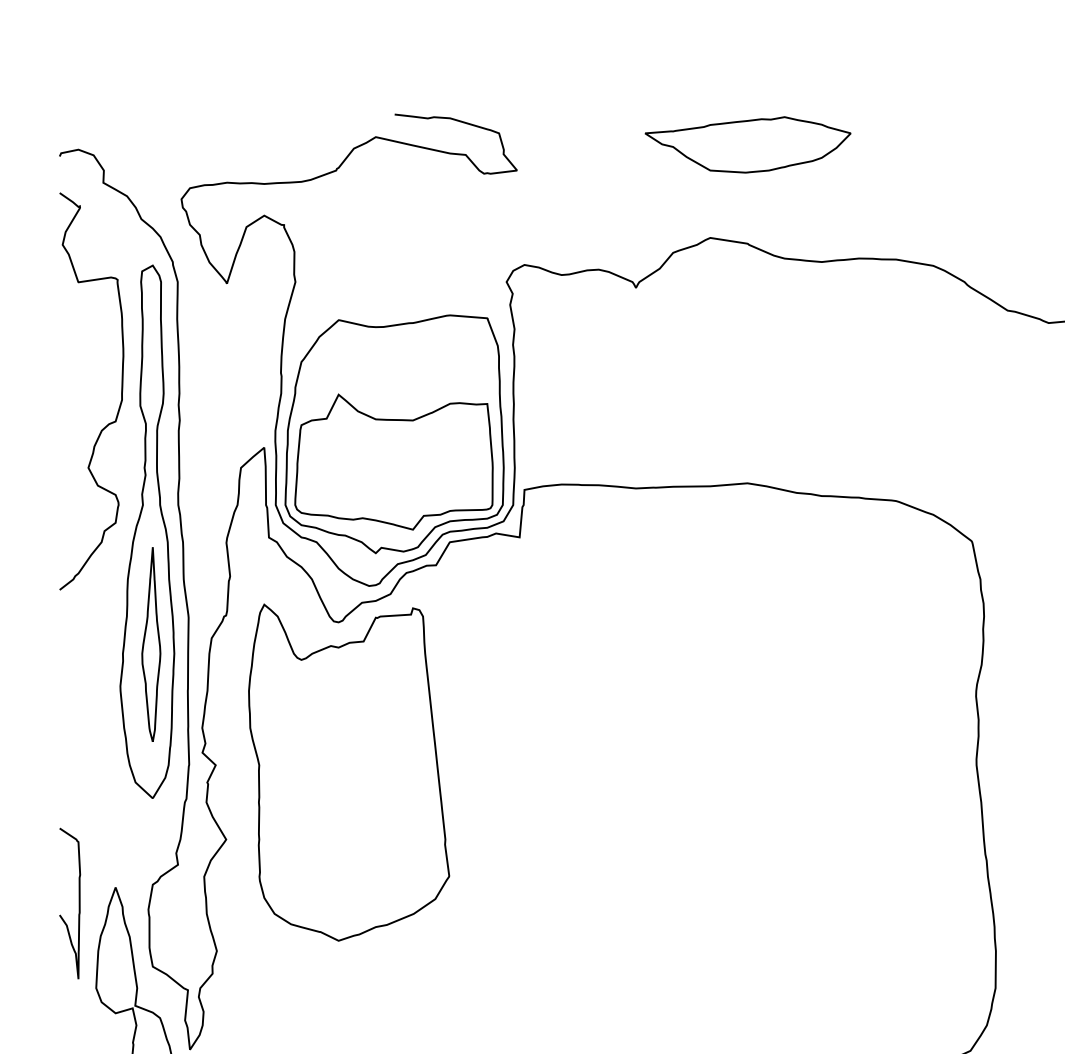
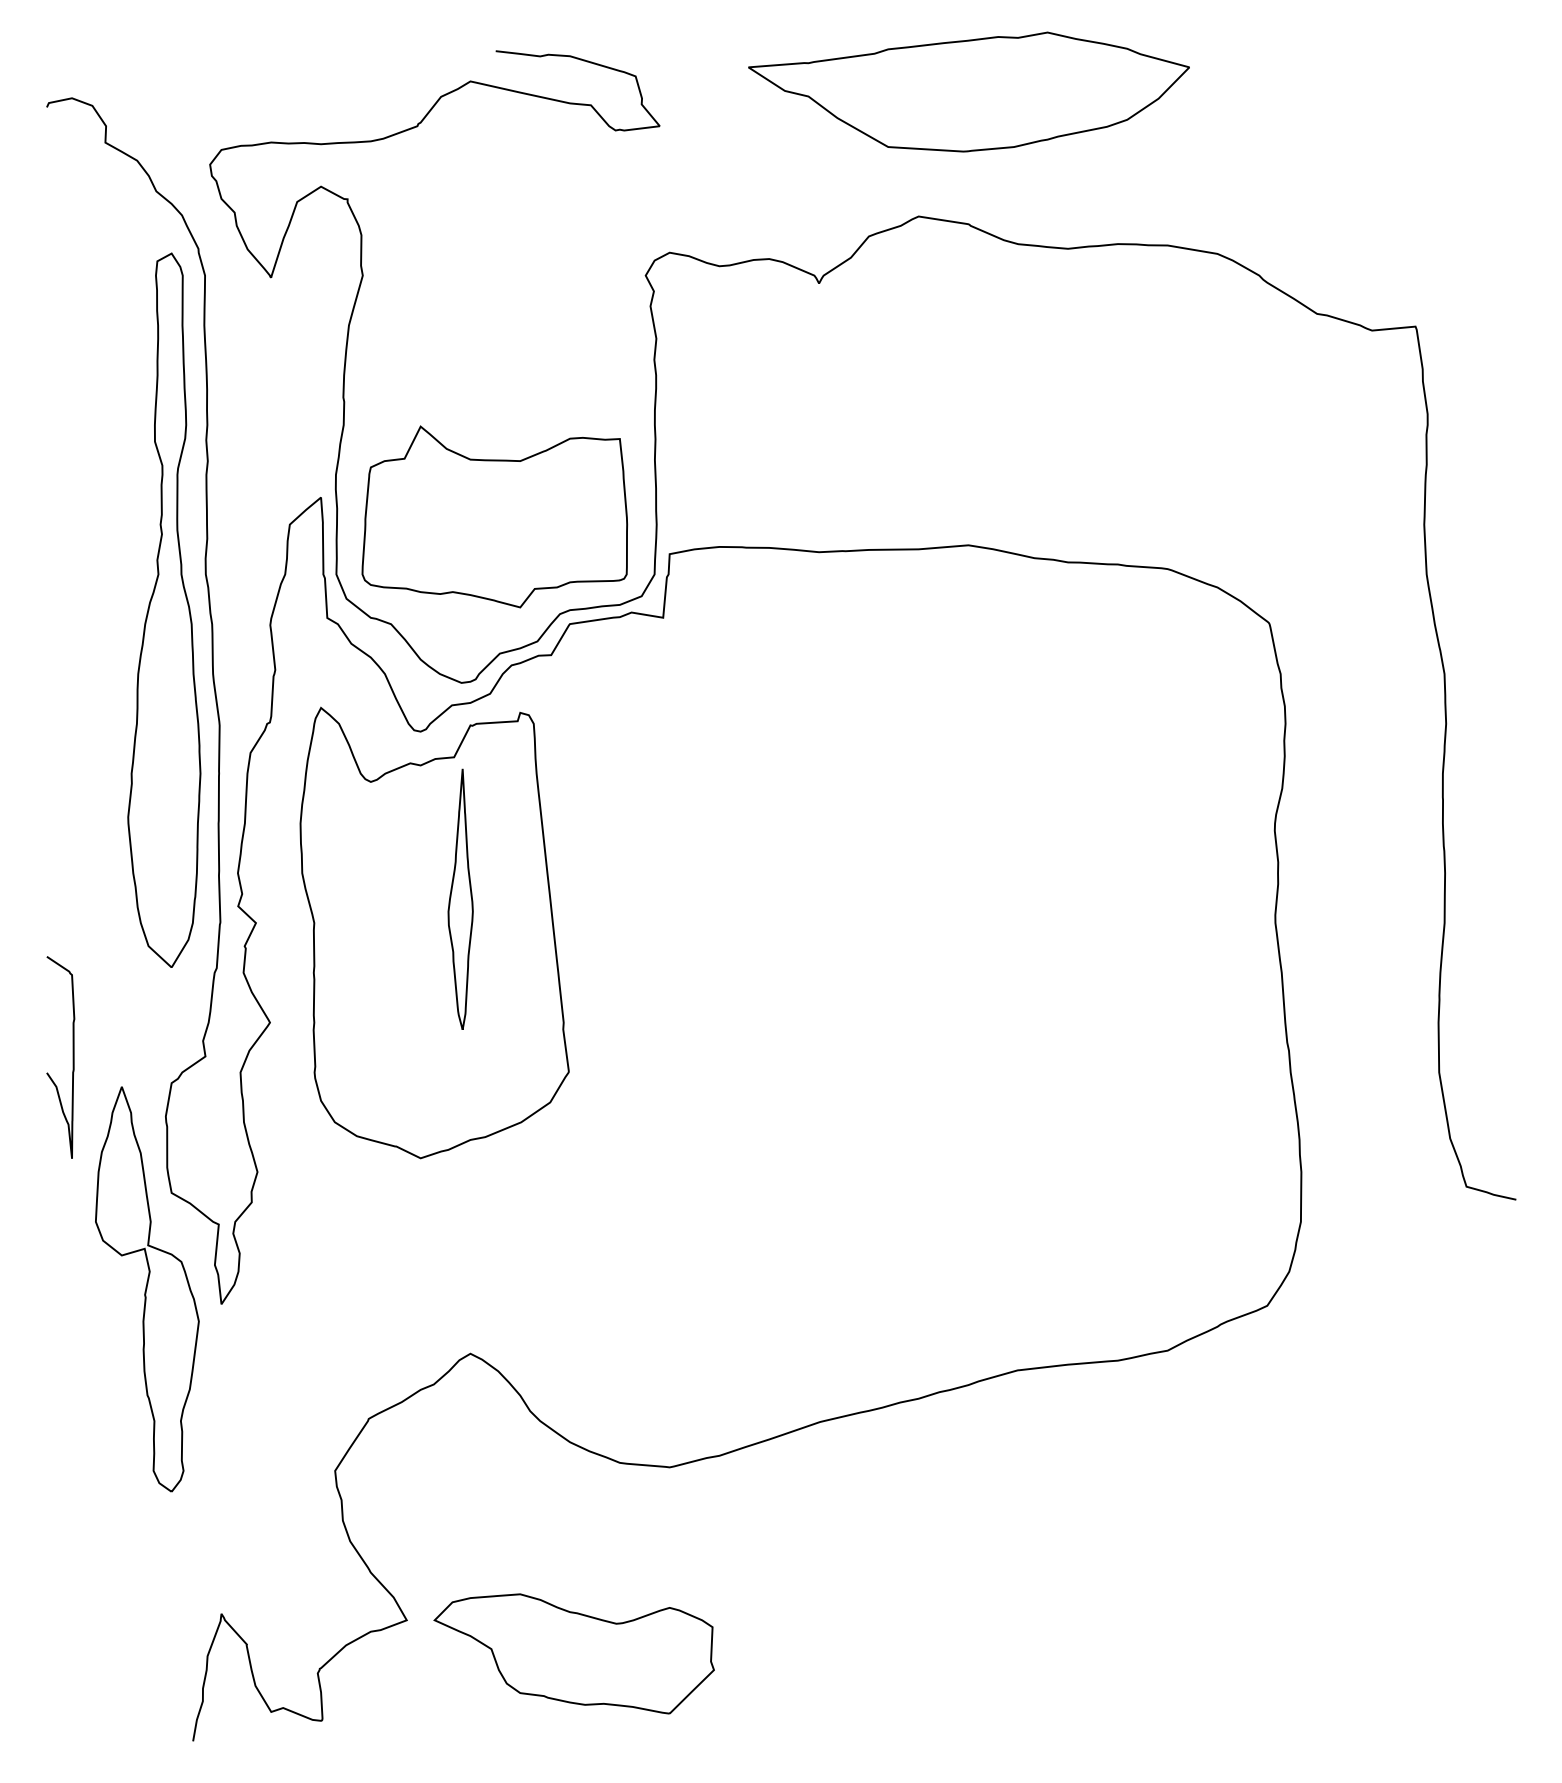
part: (748, 144) -> (969, 91), size x1.6
curve: (121, 390) -> (129, 421), removed
part: (394, 434) -> (495, 479), removed
part: (151, 643) -> (460, 898), moved
curve: (78, 903) -> (72, 1057), moved

